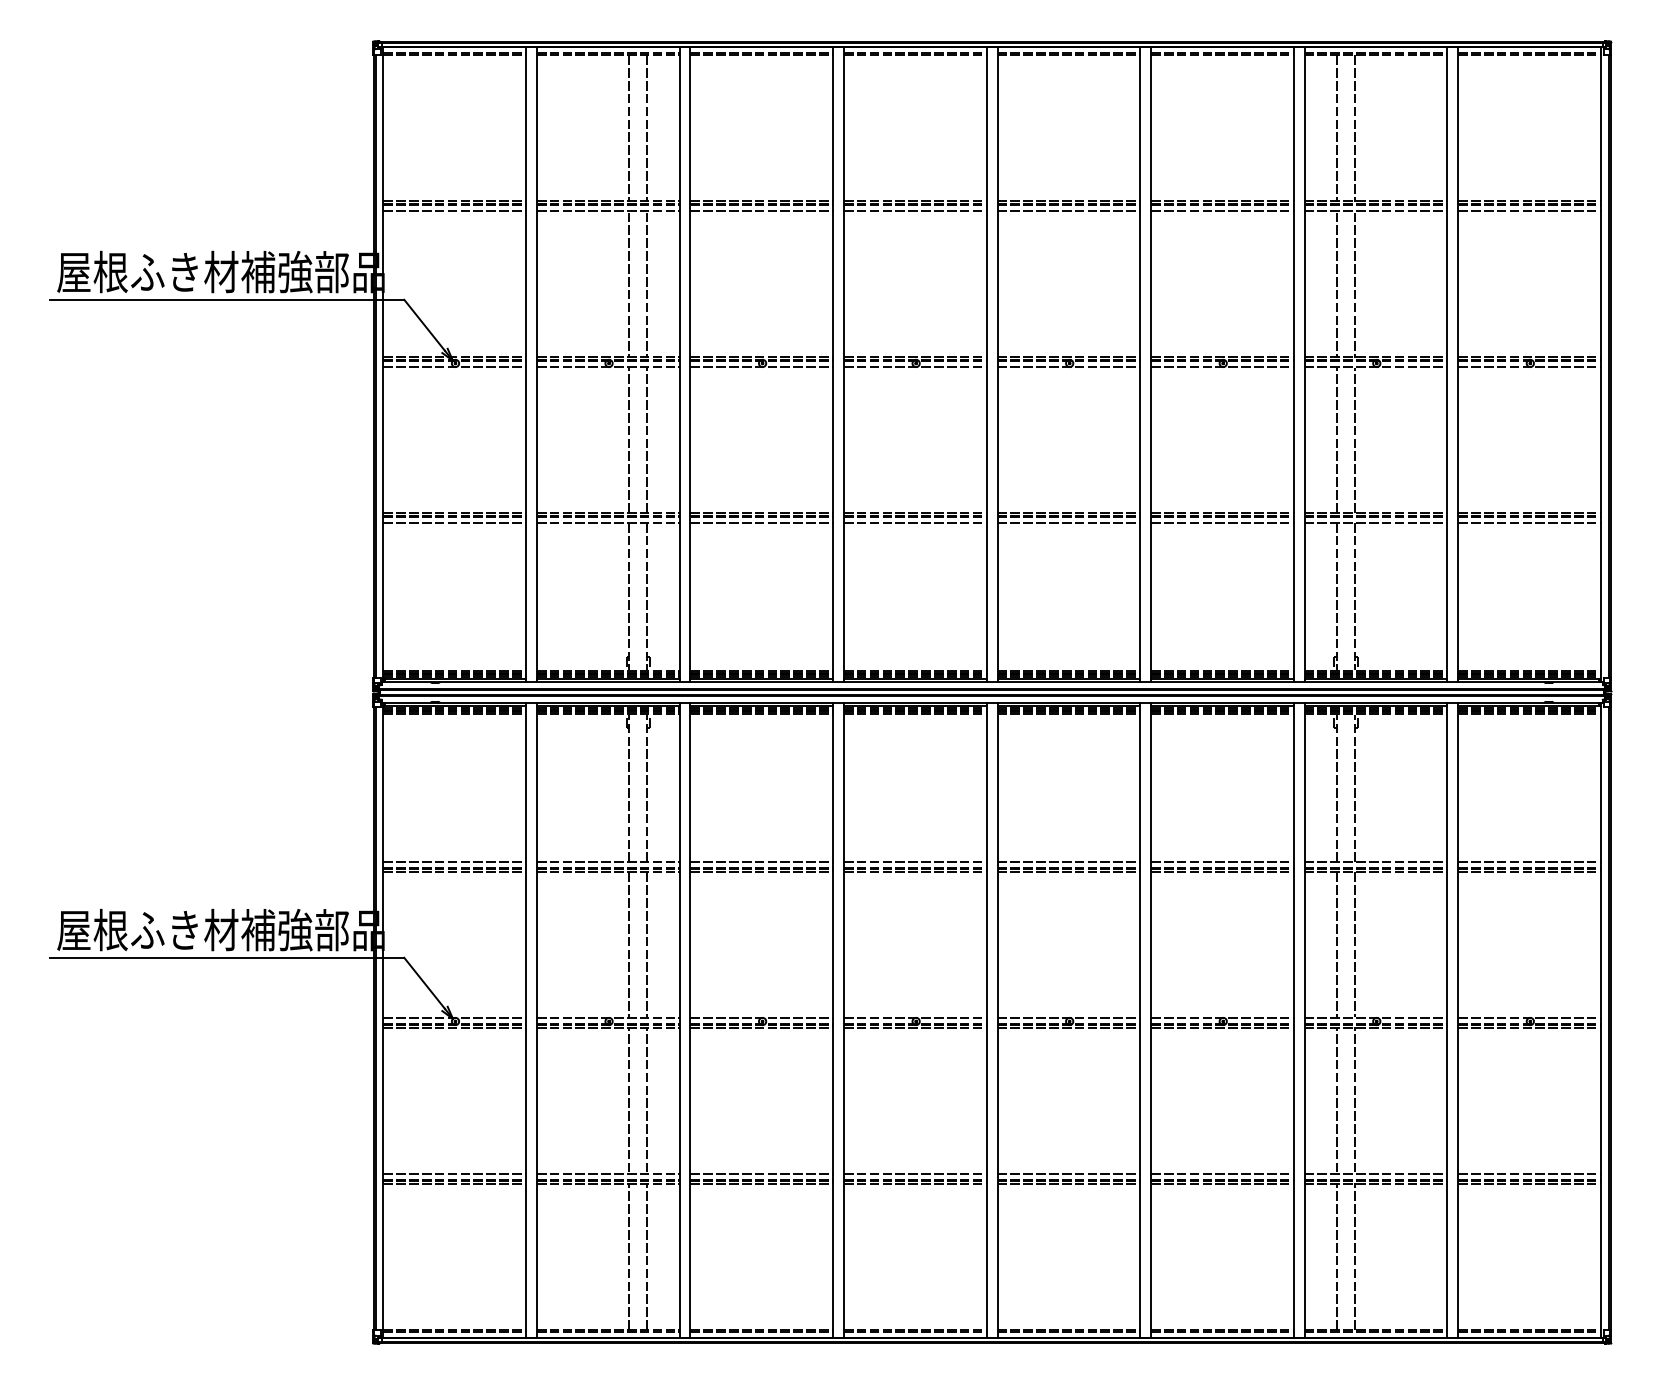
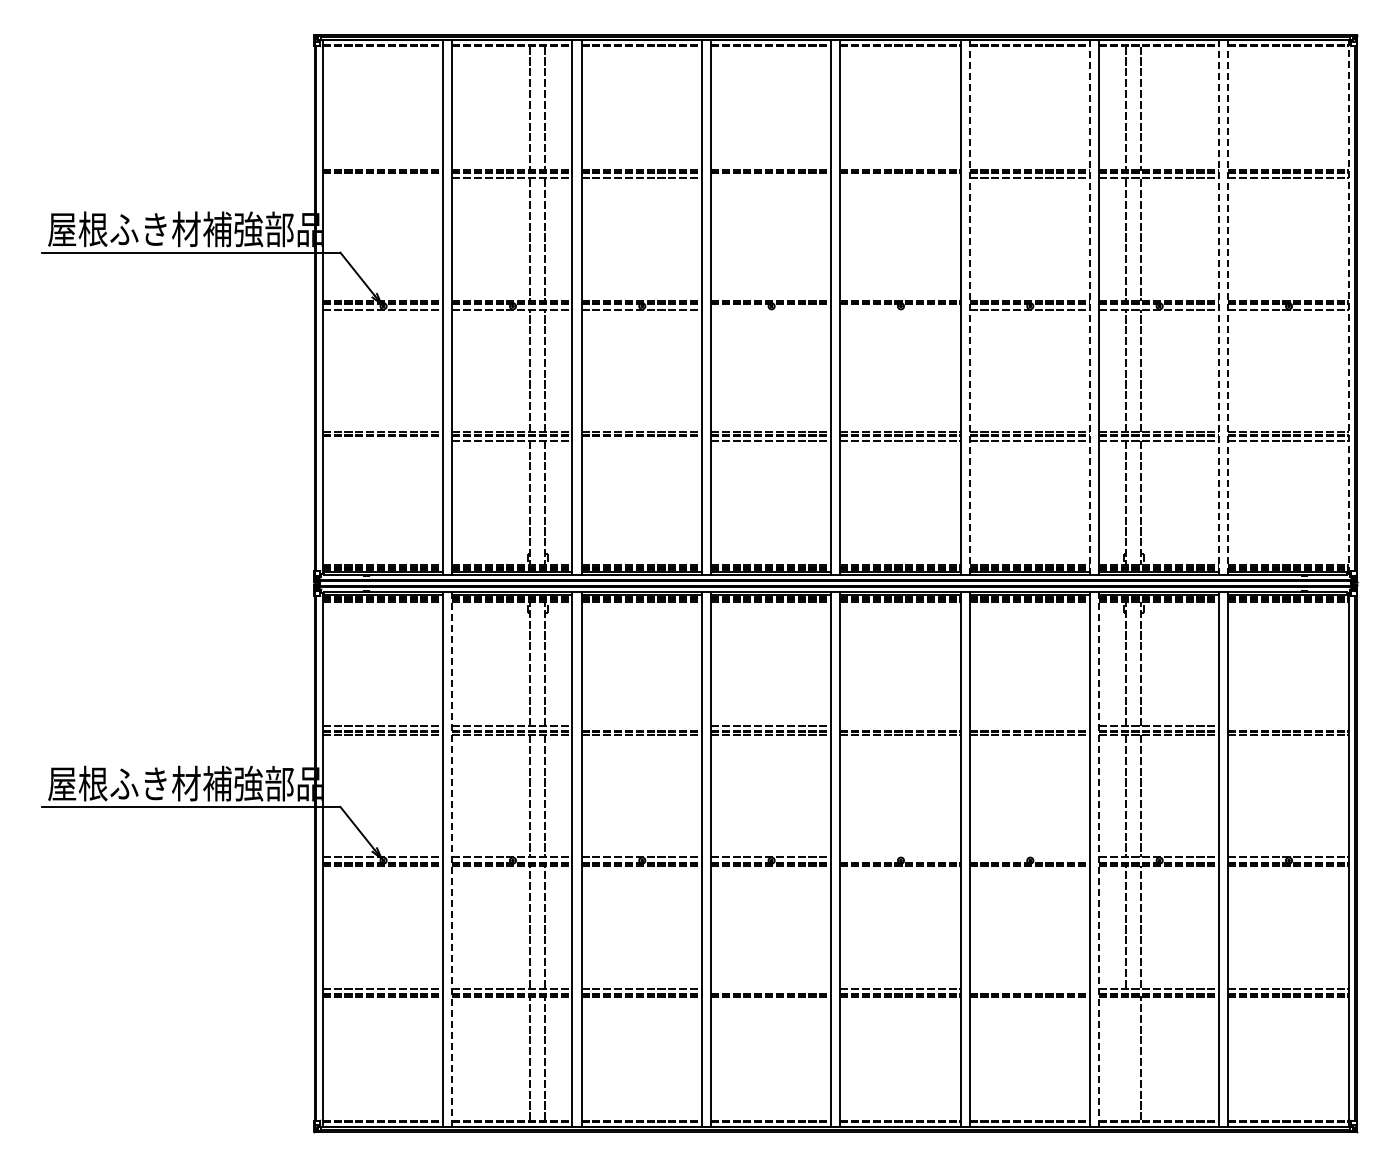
line: (454, 211) -> (382, 178), removed
line: (914, 211) -> (770, 178), removed
line: (1069, 211) -> (900, 178), removed
line: (1151, 363) -> (969, 306), solid -> dashed
line: (1293, 363) -> (1089, 306), solid -> dashed
line: (1447, 363) -> (1219, 306), solid -> dashed
line: (1458, 363) -> (1228, 306), solid -> dashed
line: (1600, 363) -> (1348, 306), solid -> dashed
line: (914, 367) -> (770, 309), removed
line: (1069, 367) -> (900, 309), removed
line: (454, 522) -> (382, 440), removed
line: (761, 522) -> (641, 440), removed
line: (761, 862) -> (641, 726), removed
line: (1069, 862) -> (900, 726), removed
line: (1222, 862) -> (1029, 726), removed
line: (1529, 862) -> (1288, 726), removed
line: (1069, 1017) -> (900, 857), removed
line: (1222, 1017) -> (1029, 857), removed
line: (537, 1021) -> (452, 860), solid -> dashed
line: (1304, 1021) -> (1098, 860), solid -> dashed
line: (914, 1173) -> (770, 988), removed
line: (1222, 1173) -> (1029, 988), removed
line: (1337, 1256) -> (1126, 1058), removed

